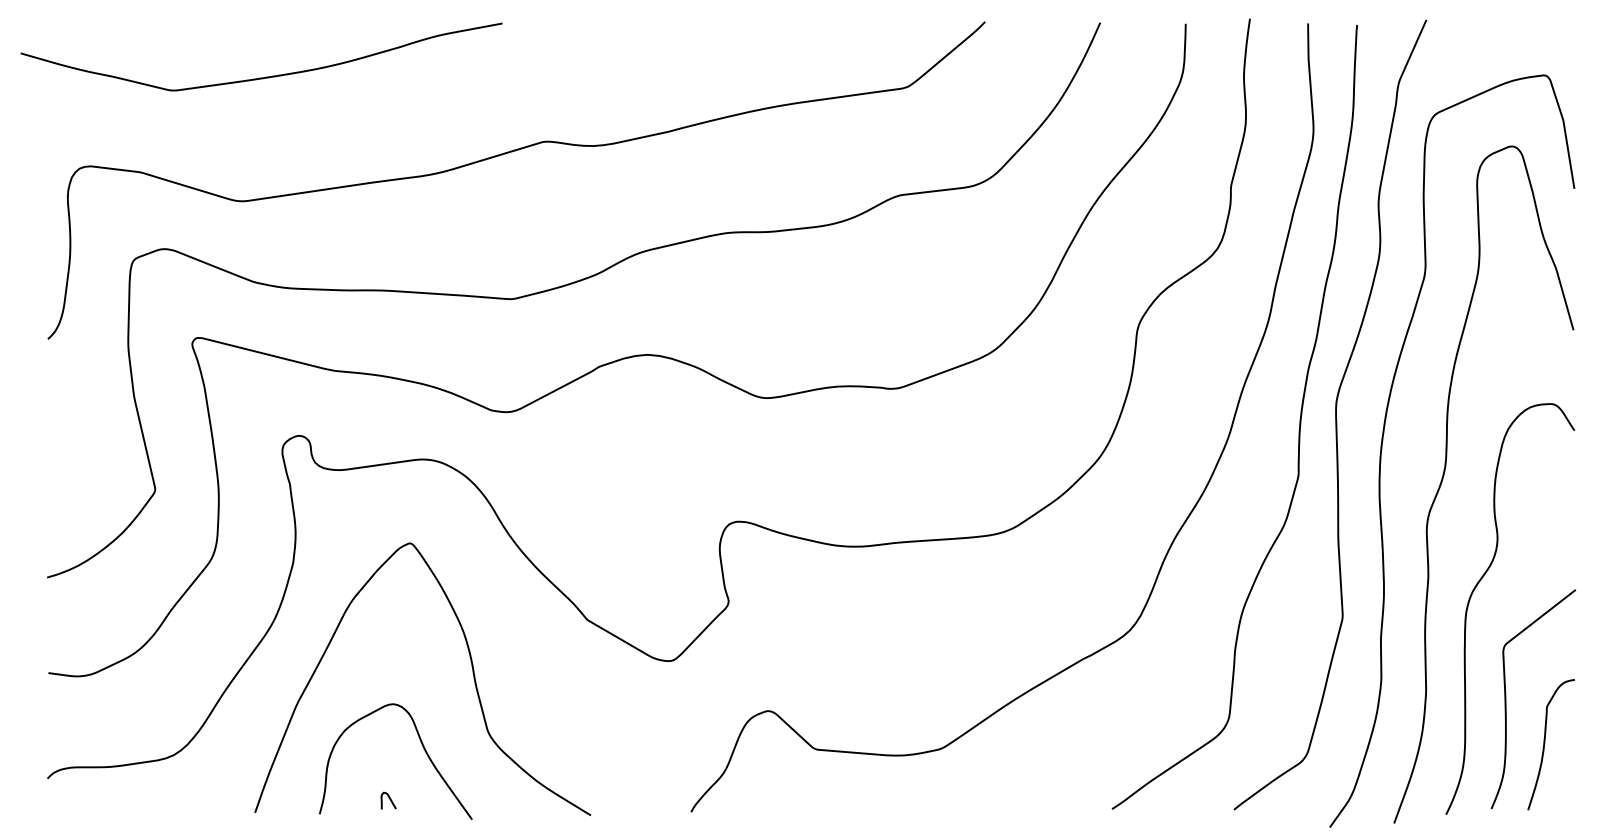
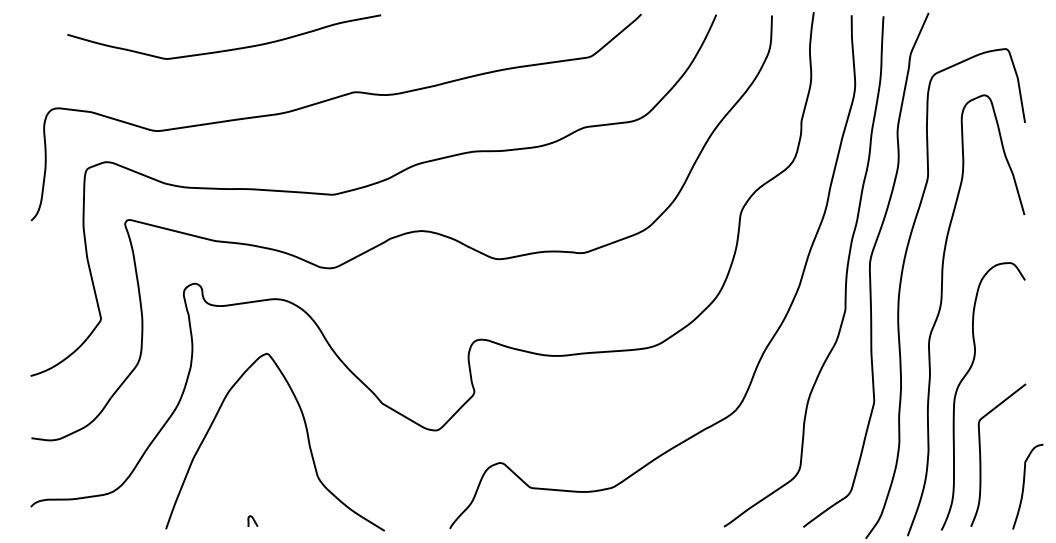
curve: (265, 76) -> (226, 49), moved
curve: (1545, 744) -> (1024, 486), moved
curve: (421, 747) -> (274, 486), removed

